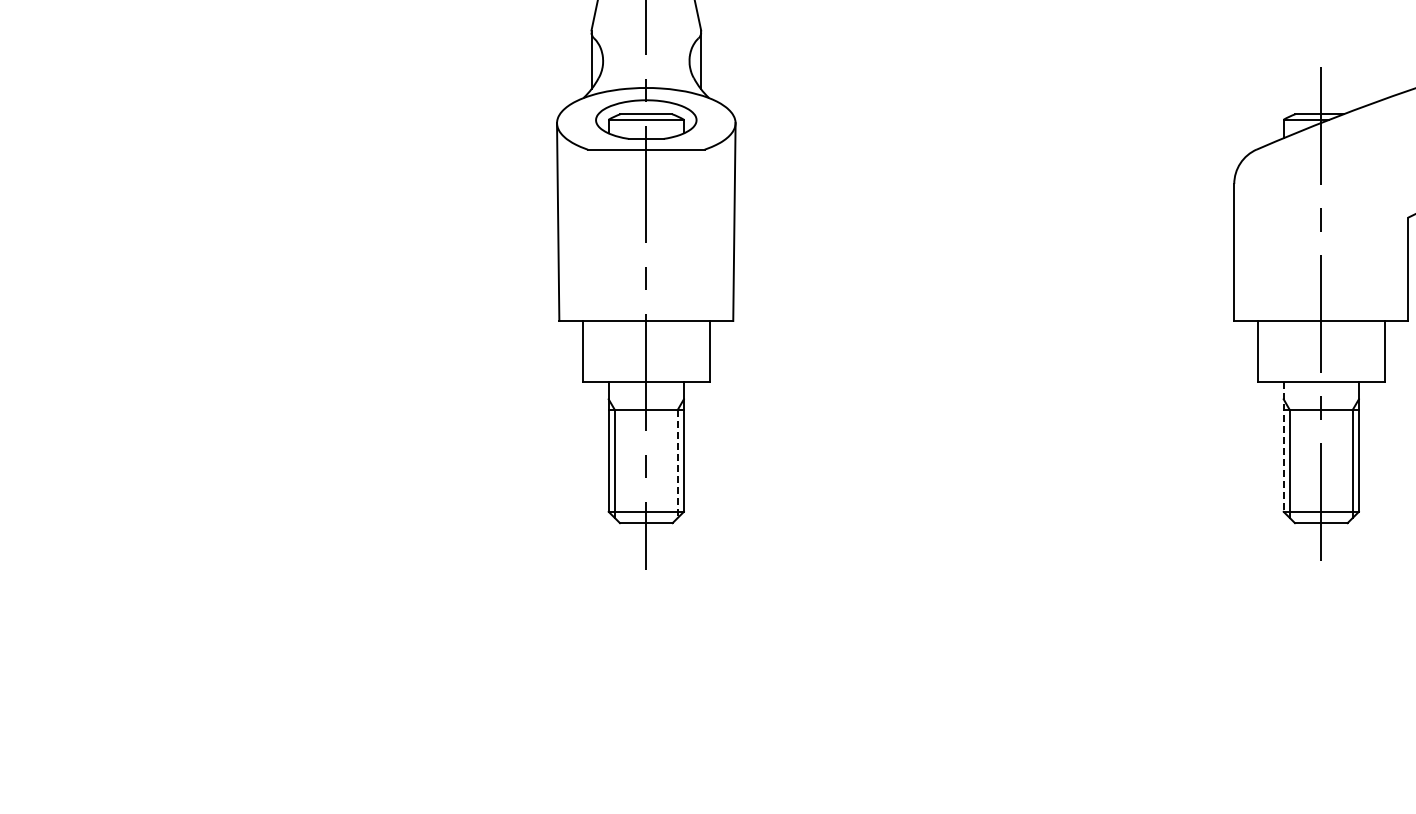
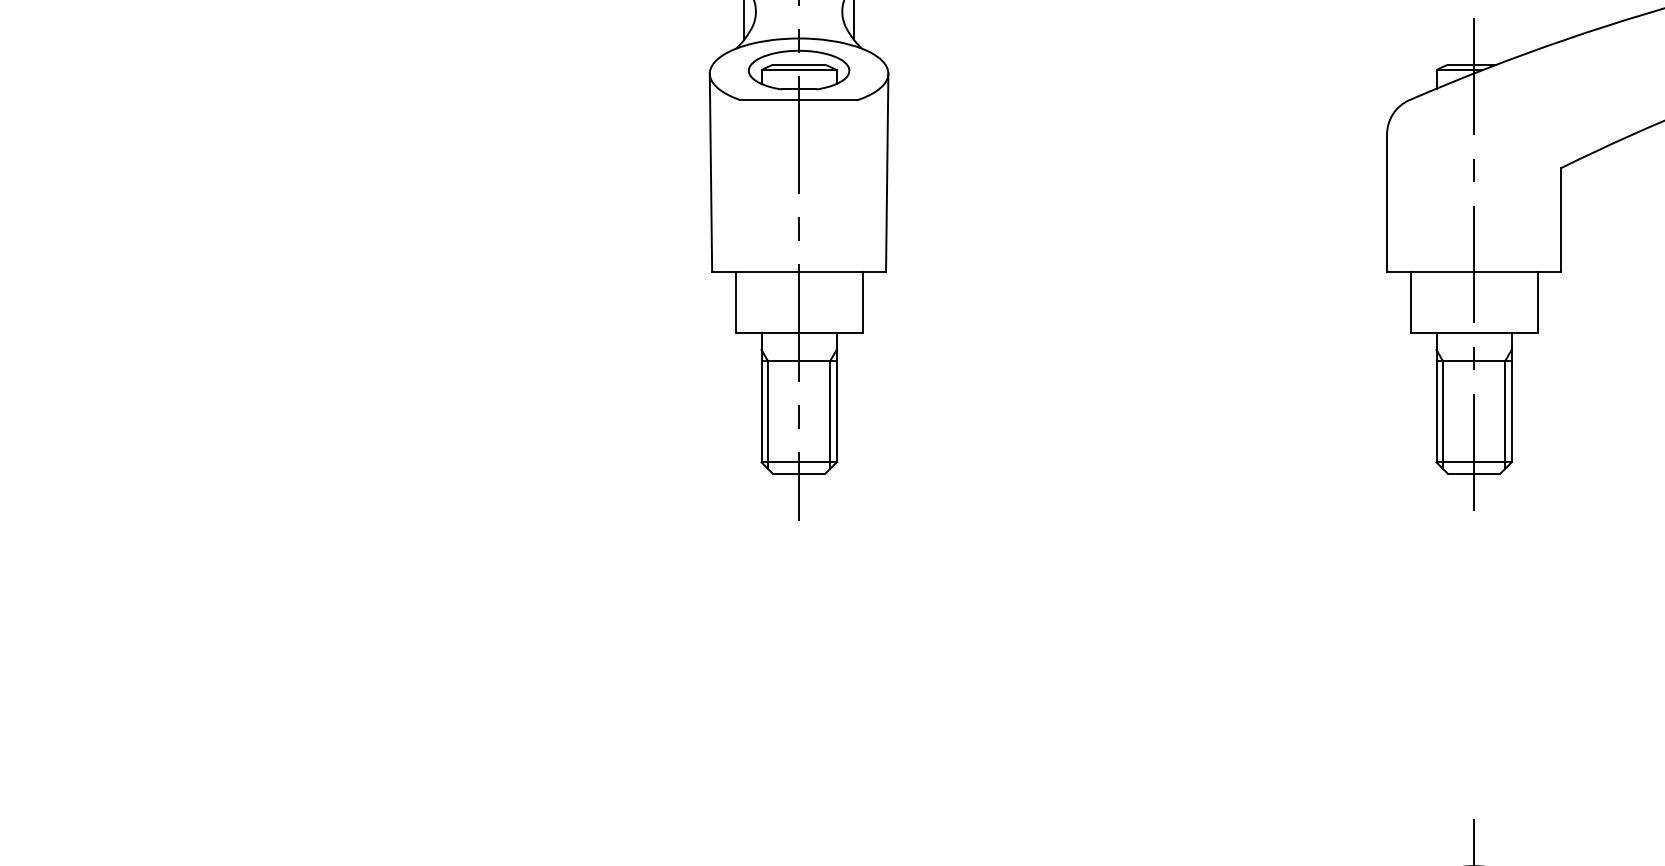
line: (1283, 446) -> (1436, 397), dashed -> solid
line: (677, 463) -> (830, 414), dashed -> solid

